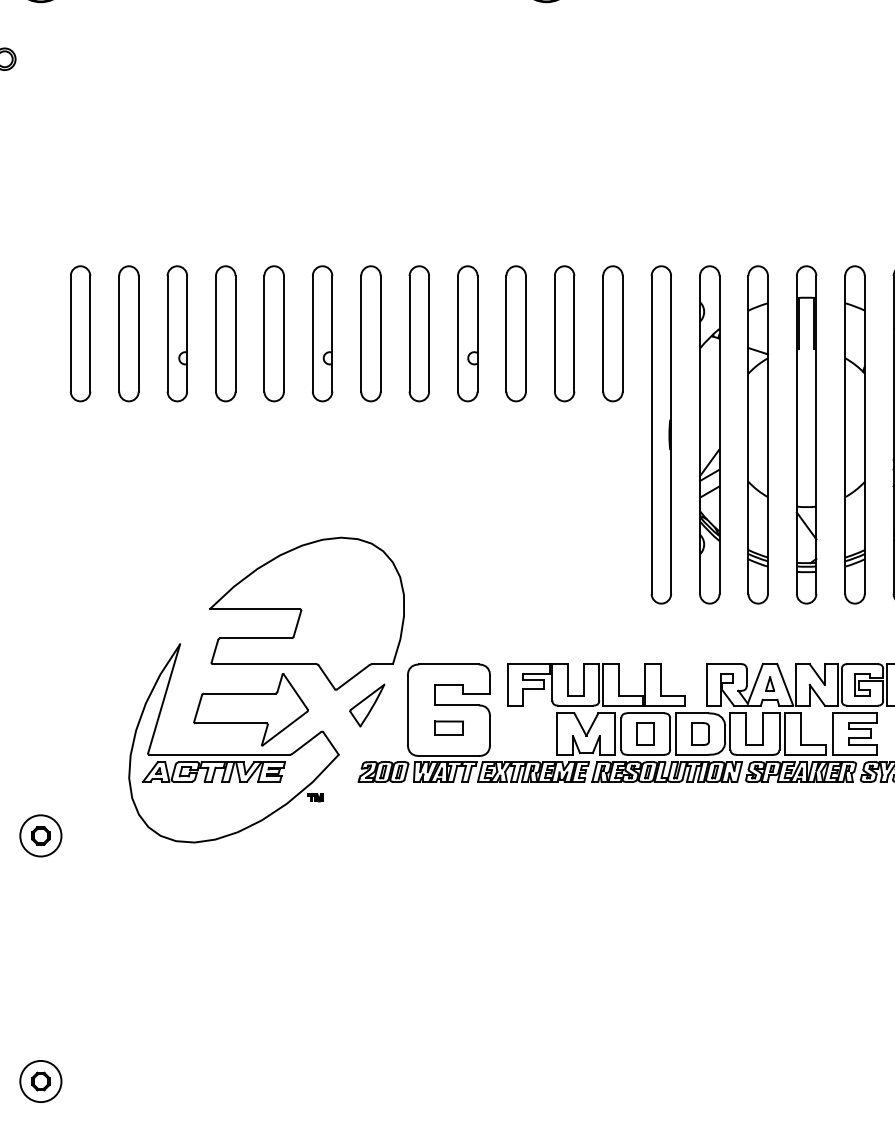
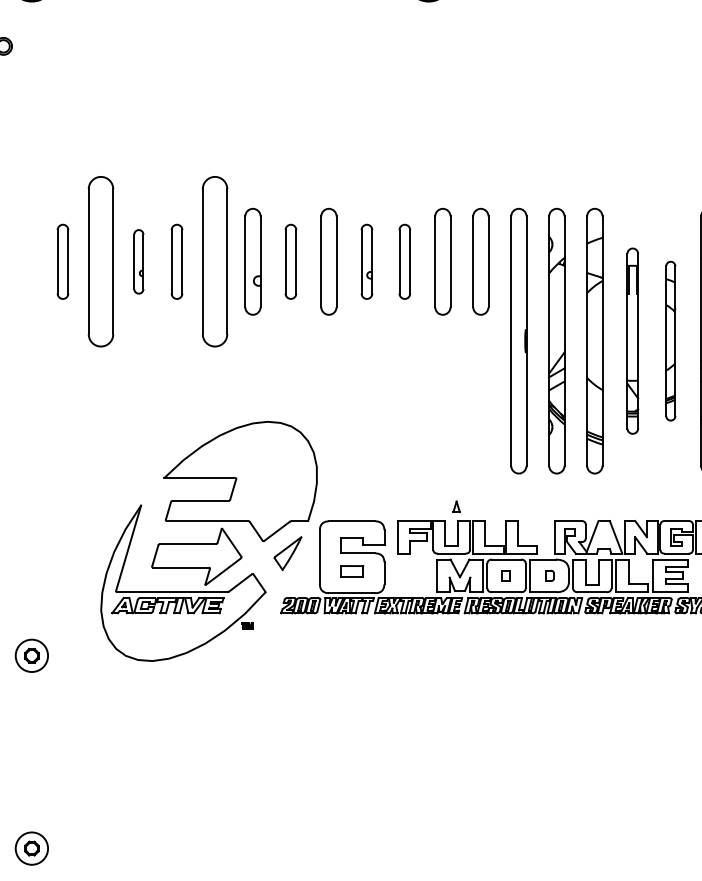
part: (80, 333) -> (62, 261), size x0.7
part: (128, 333) -> (100, 261), size x1.6
part: (176, 333) -> (138, 261), size x0.6
part: (225, 333) -> (176, 261), size x0.7
part: (273, 333) -> (214, 261), size x1.6
part: (370, 333) -> (290, 261), size x0.7
part: (467, 333) -> (366, 261), size x0.7
part: (515, 333) -> (404, 261), size x0.7
part: (806, 434) -> (632, 340), size x0.7
part: (854, 434) -> (670, 340), size x0.6
part: (769, 683) -> (456, 506), moved
part: (645, 733) -> (506, 575), size x0.6
part: (700, 733) -> (549, 575), size x0.6

